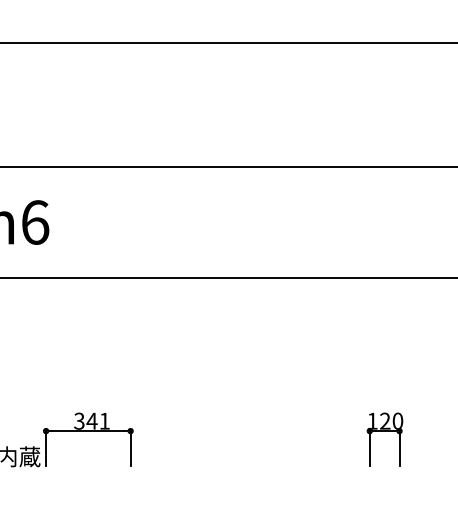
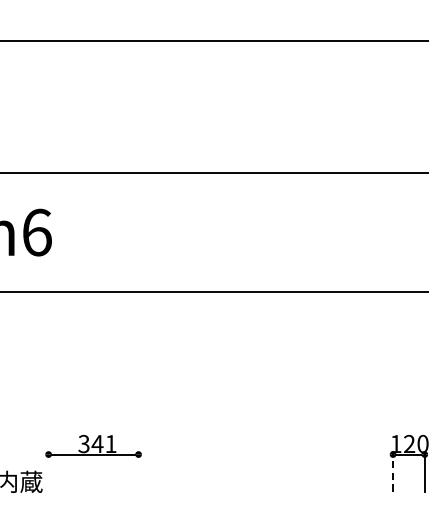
line: (46, 447) -> (49, 472), removed
line: (130, 447) -> (138, 472), removed
line: (369, 447) -> (392, 472), solid -> dashed

